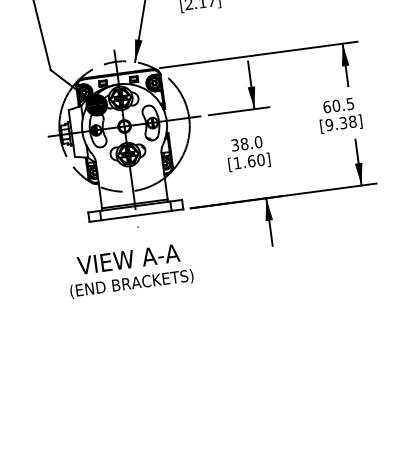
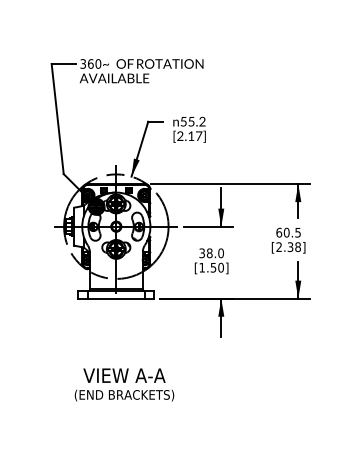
text: (329, 125) -> (279, 247), [9.38] -> [2.38]
text: (251, 160) -> (213, 267), [1.60] -> [1.50]
text: (130, 270) -> (124, 384), moved

